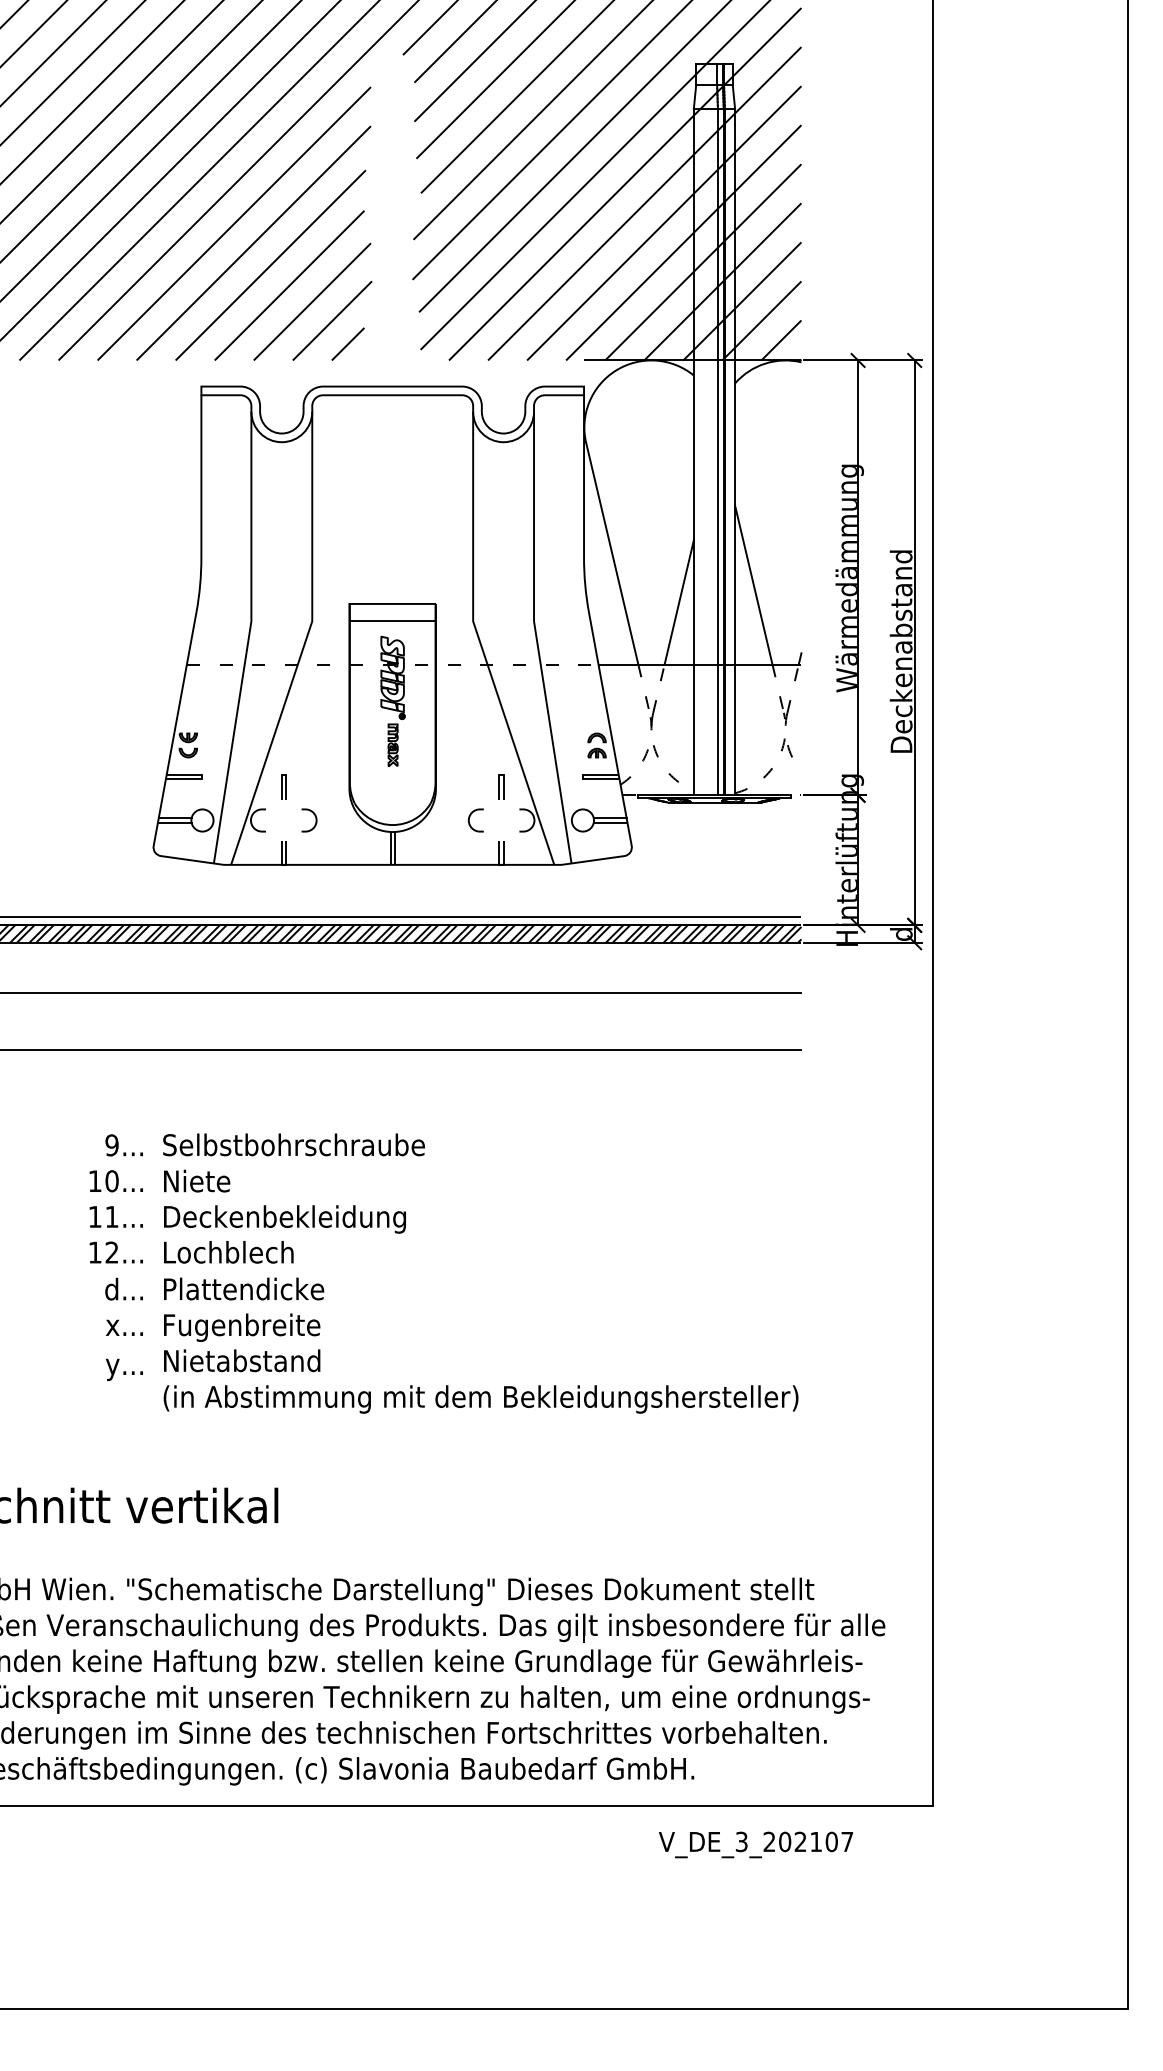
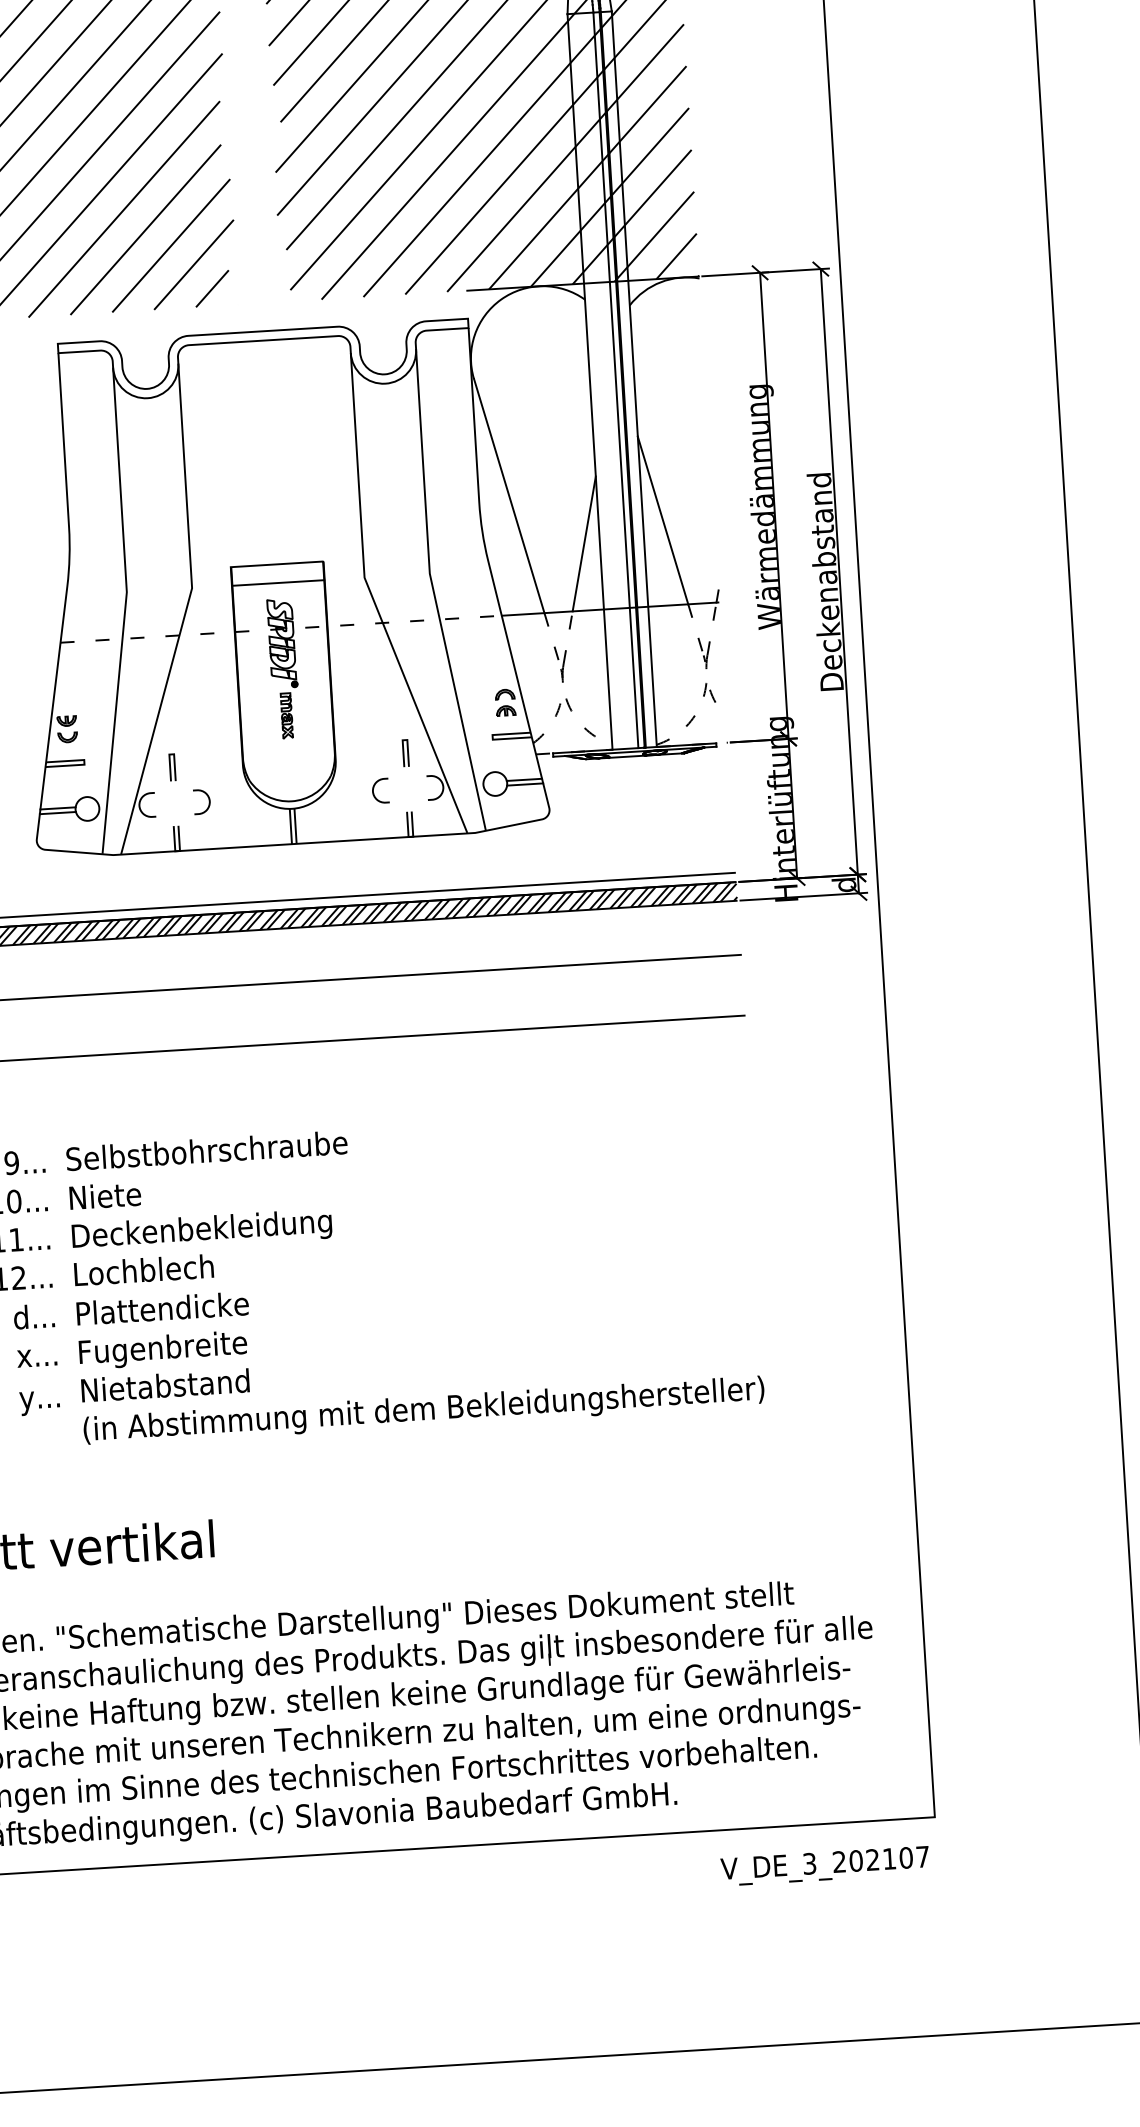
text: (755, 1844) -> (824, 1865), moved

